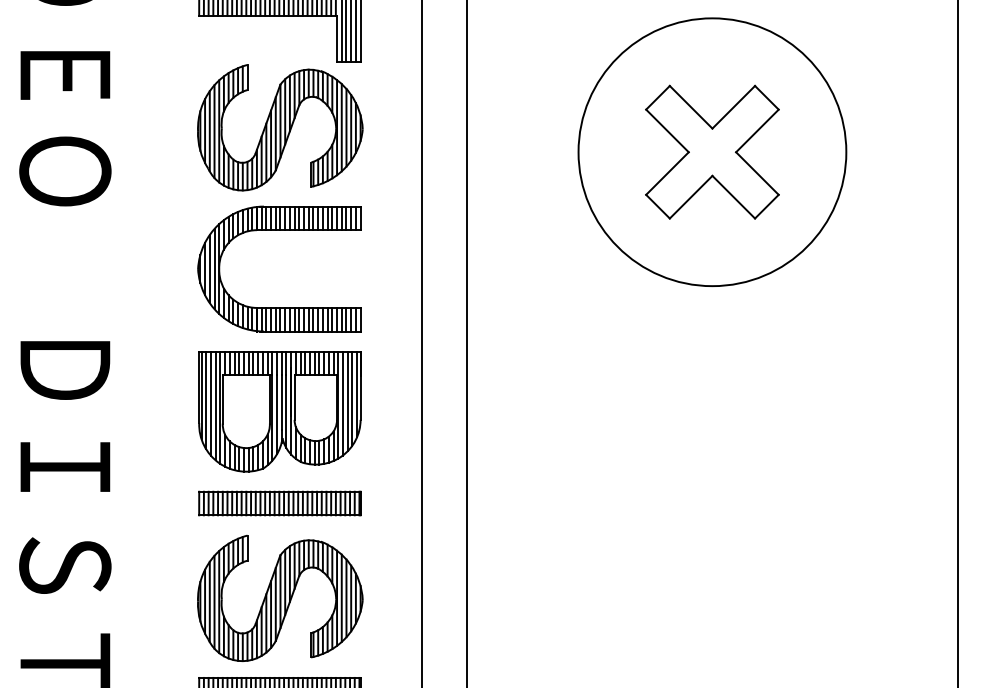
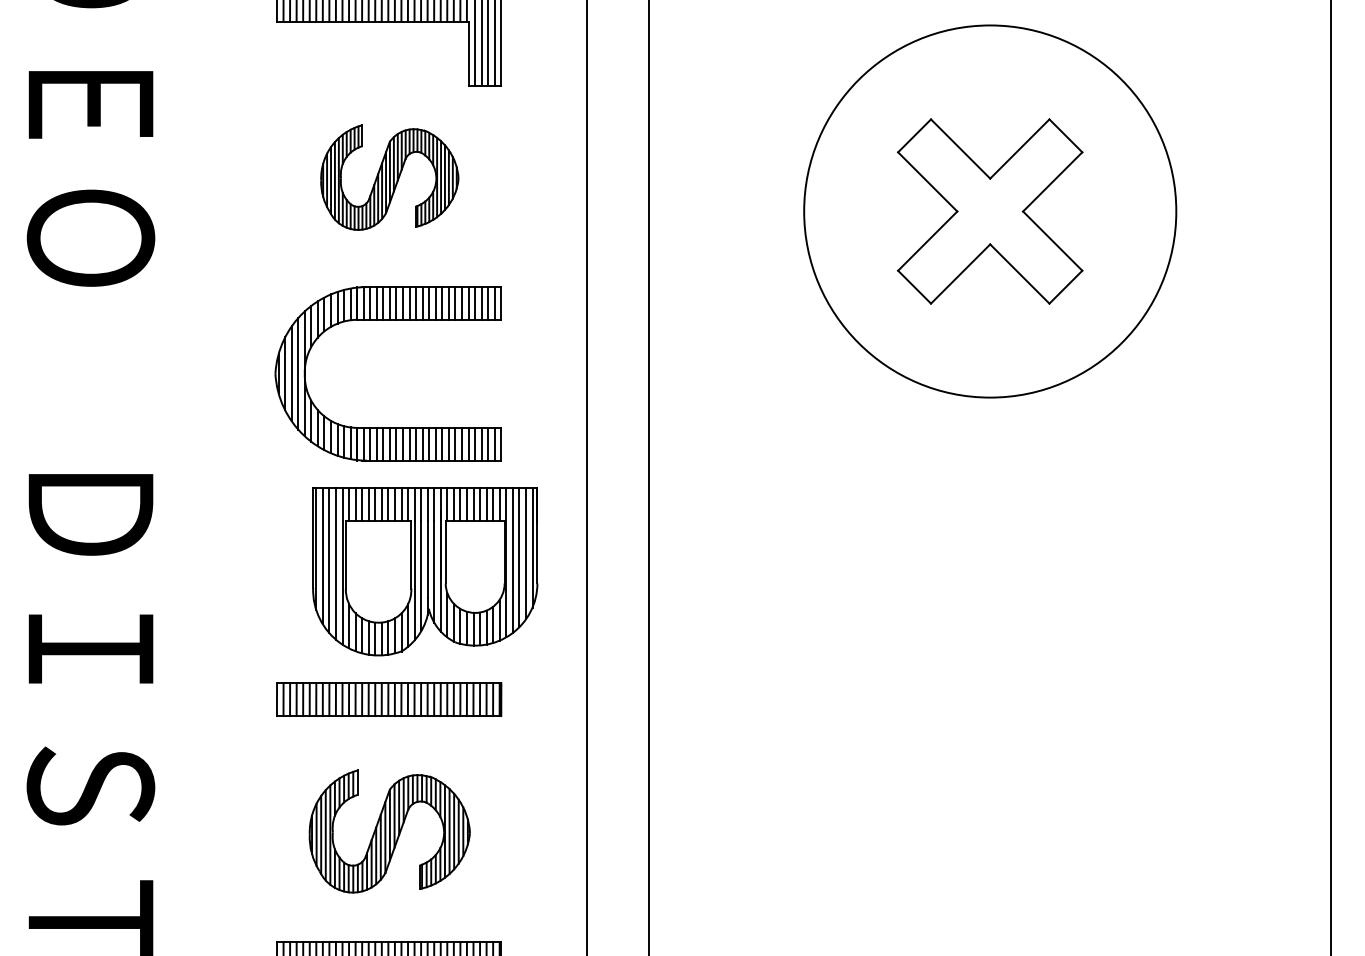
part: (280, 127) -> (389, 177), size x0.6
part: (279, 411) -> (424, 571), moved
part: (280, 598) -> (389, 831), size x0.7

